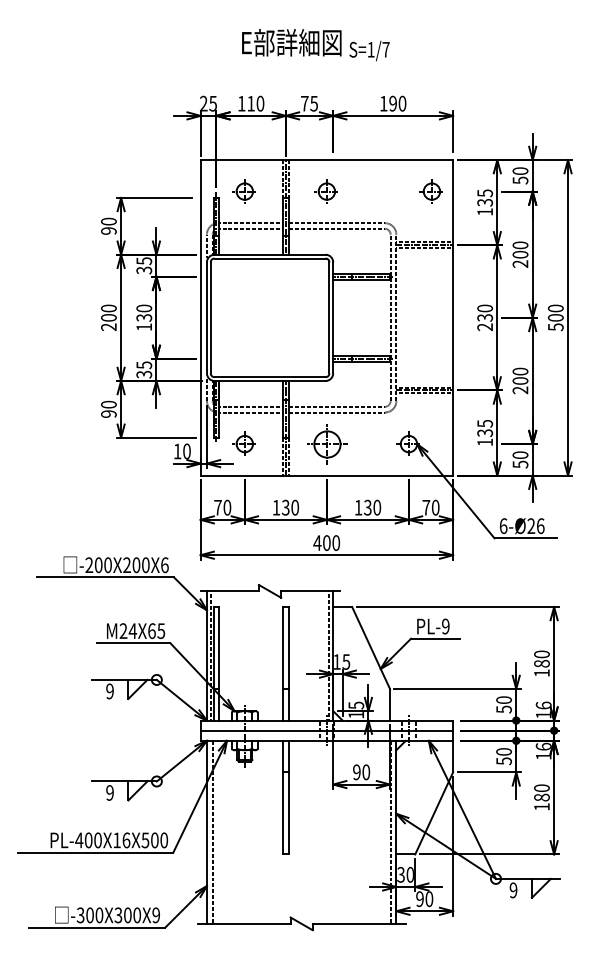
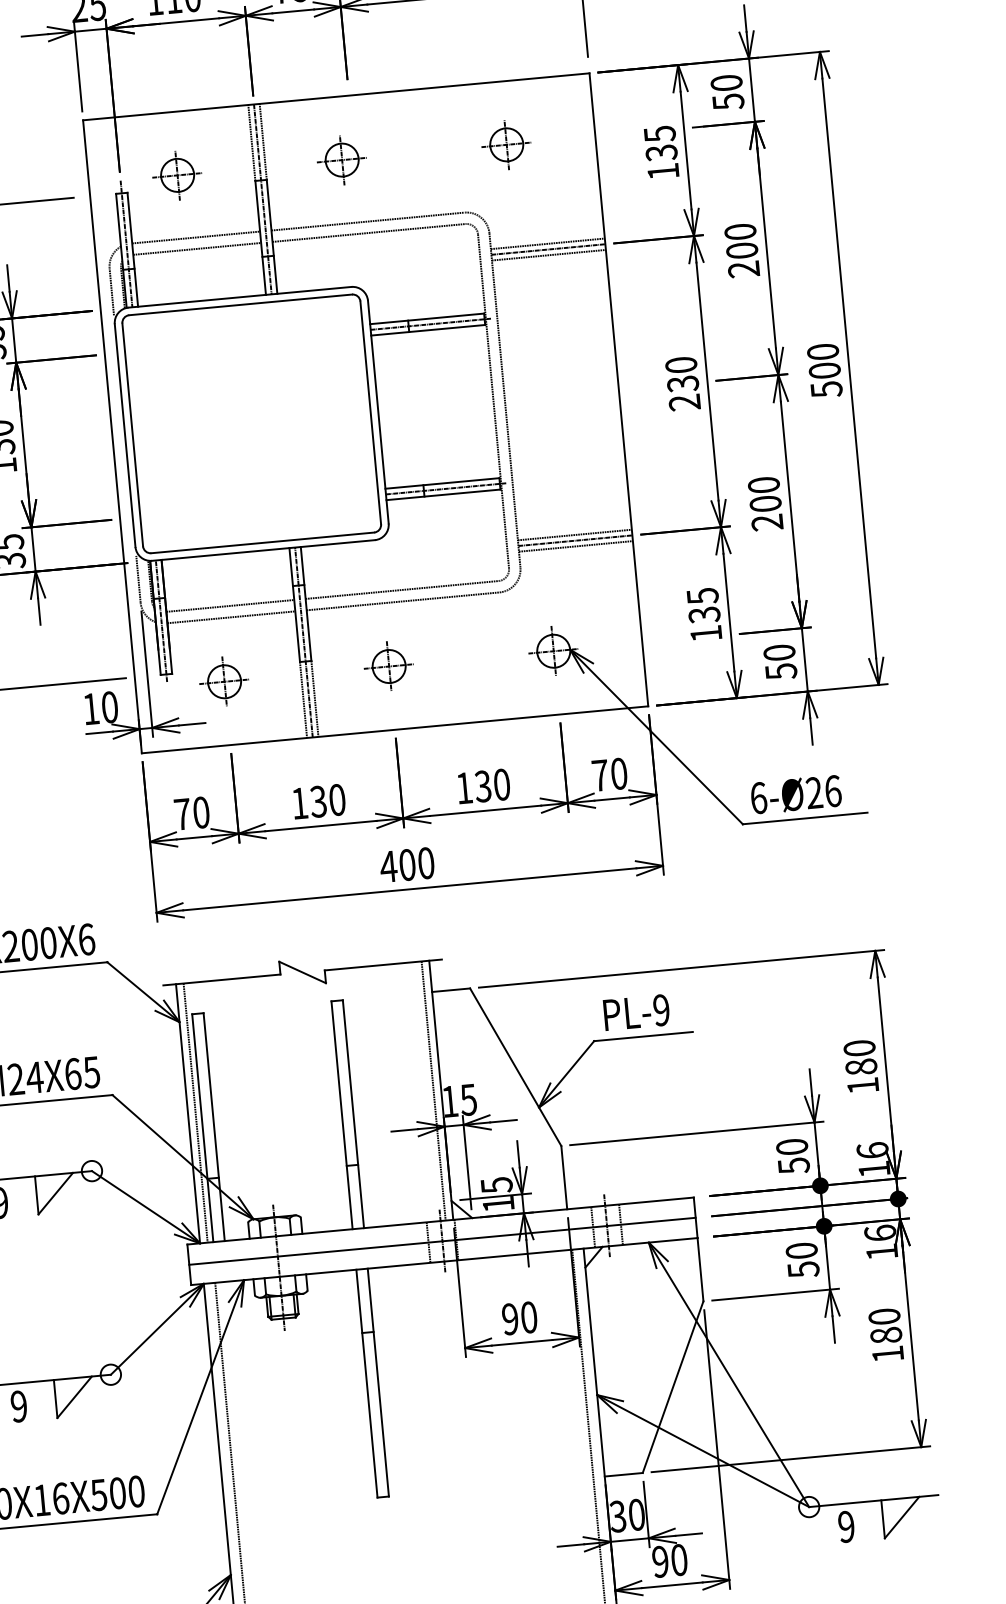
part: (430, 191) -> (503, 144), moved
part: (325, 443) -> (386, 665), size x0.62

